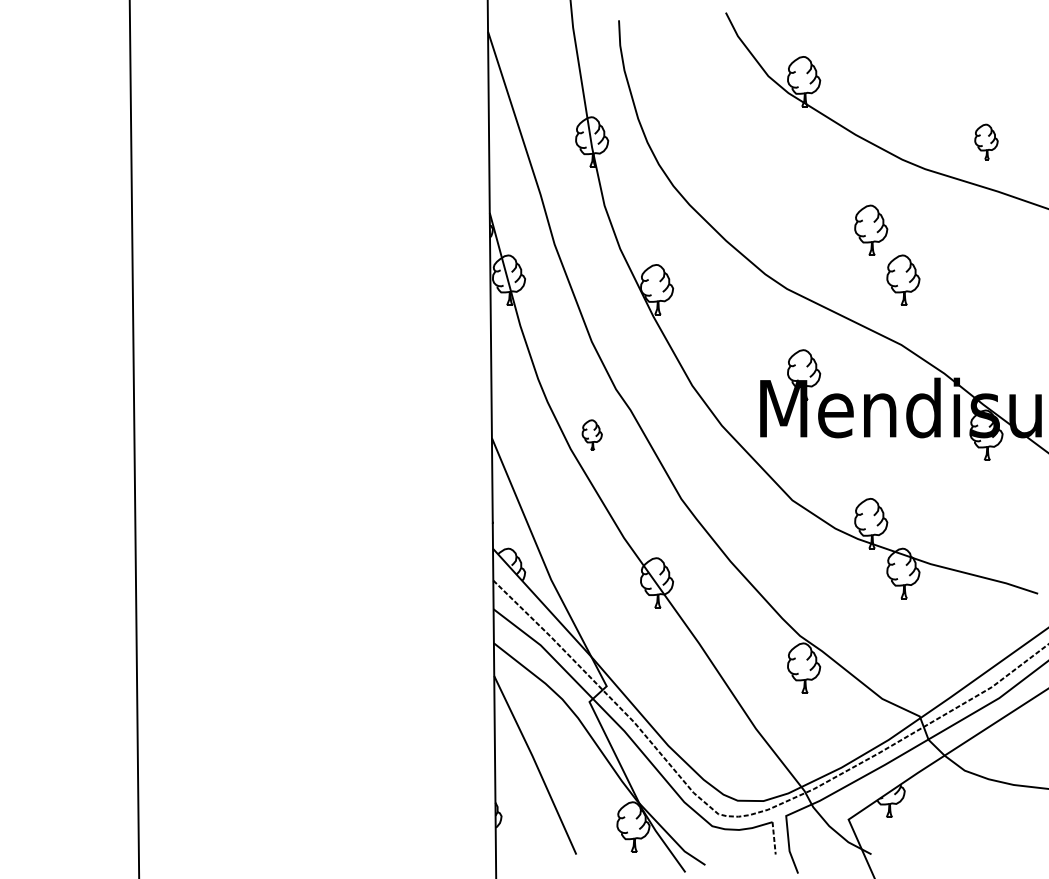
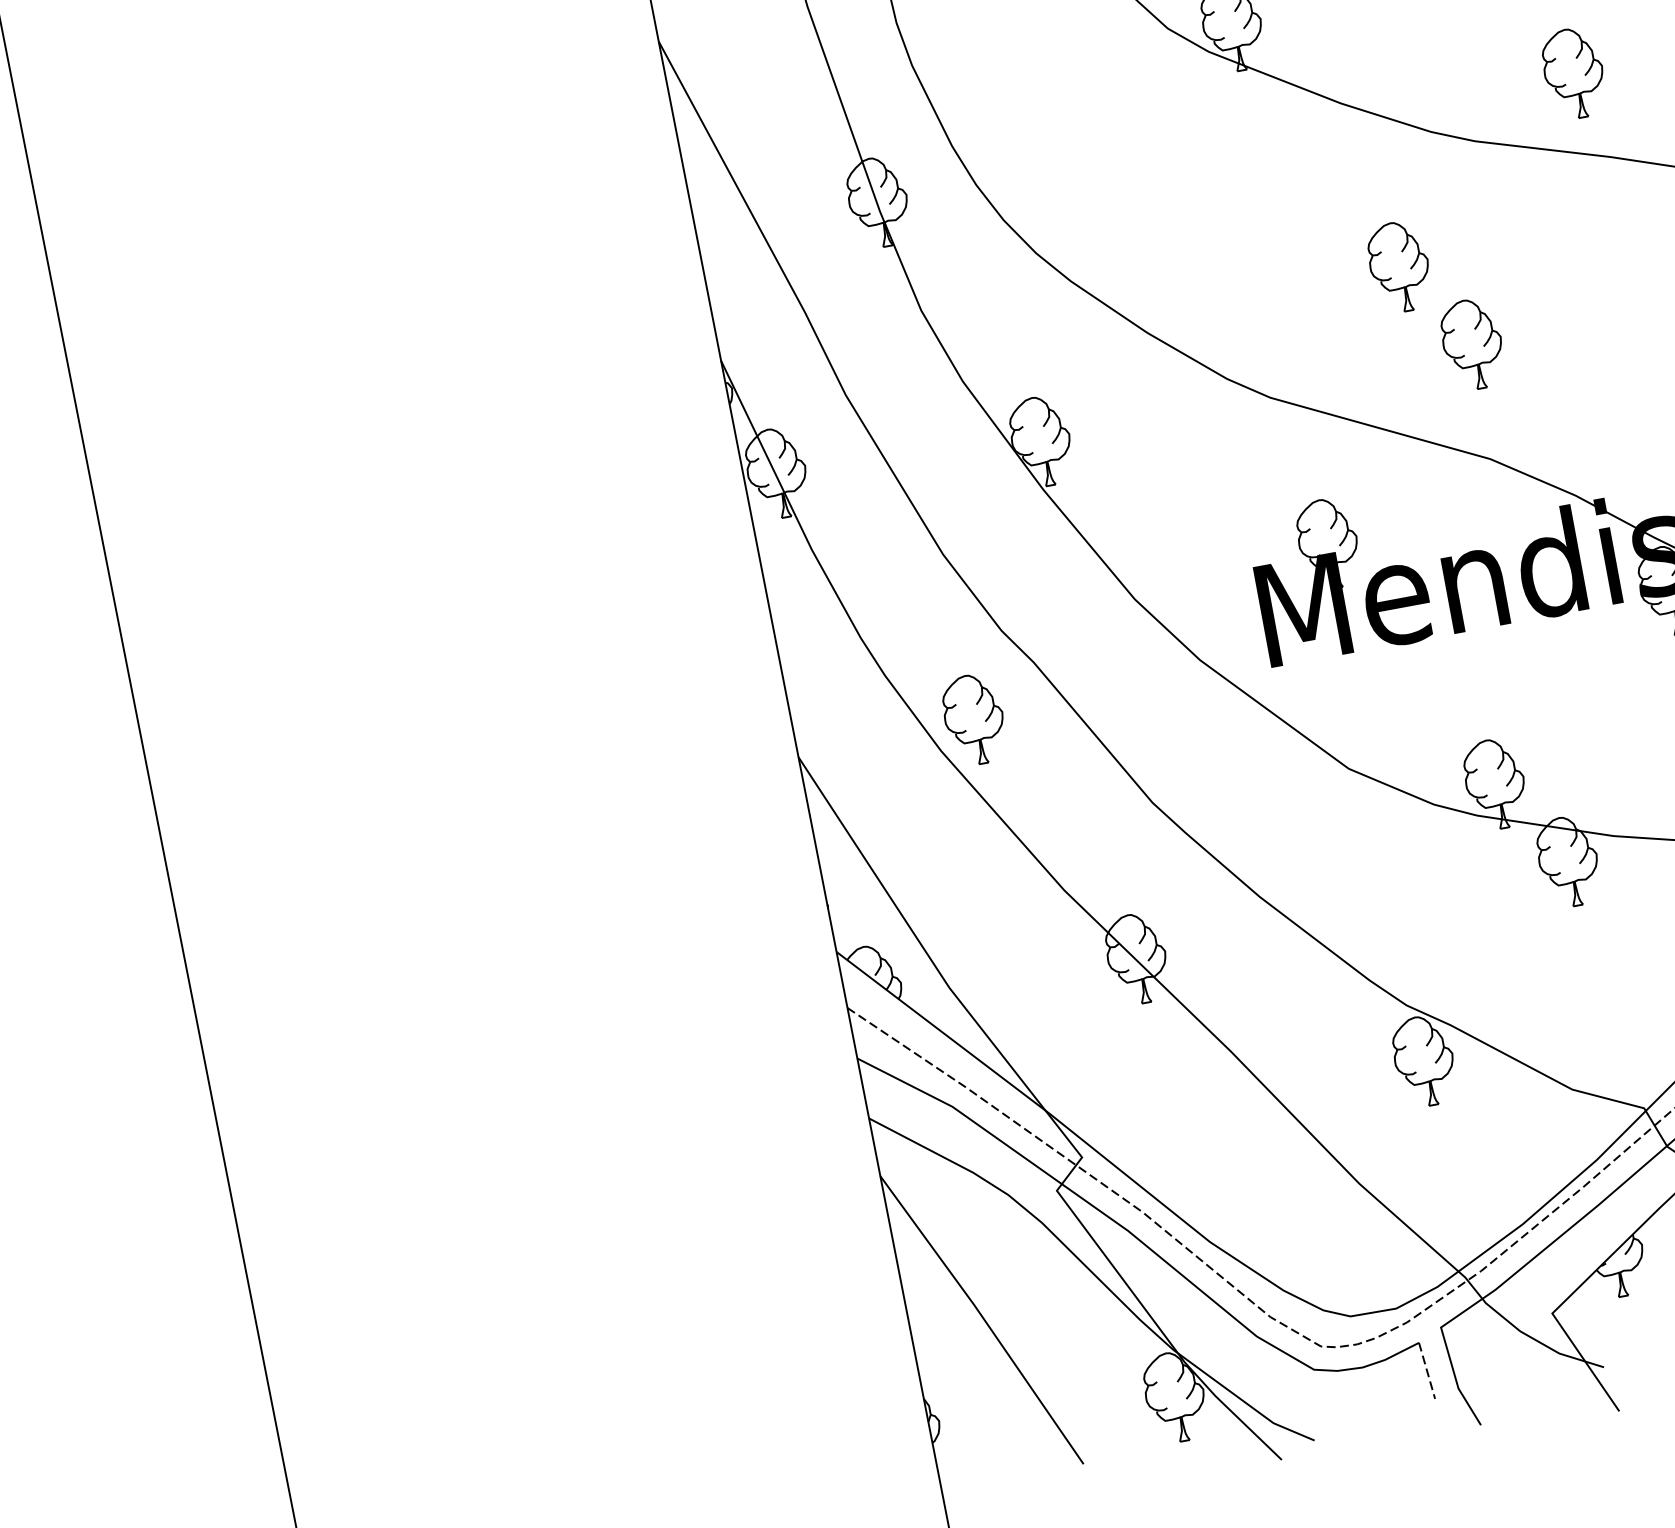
part: (986, 141) -> (1573, 72), size x1.43
part: (592, 434) -> (974, 717), size x1.67

